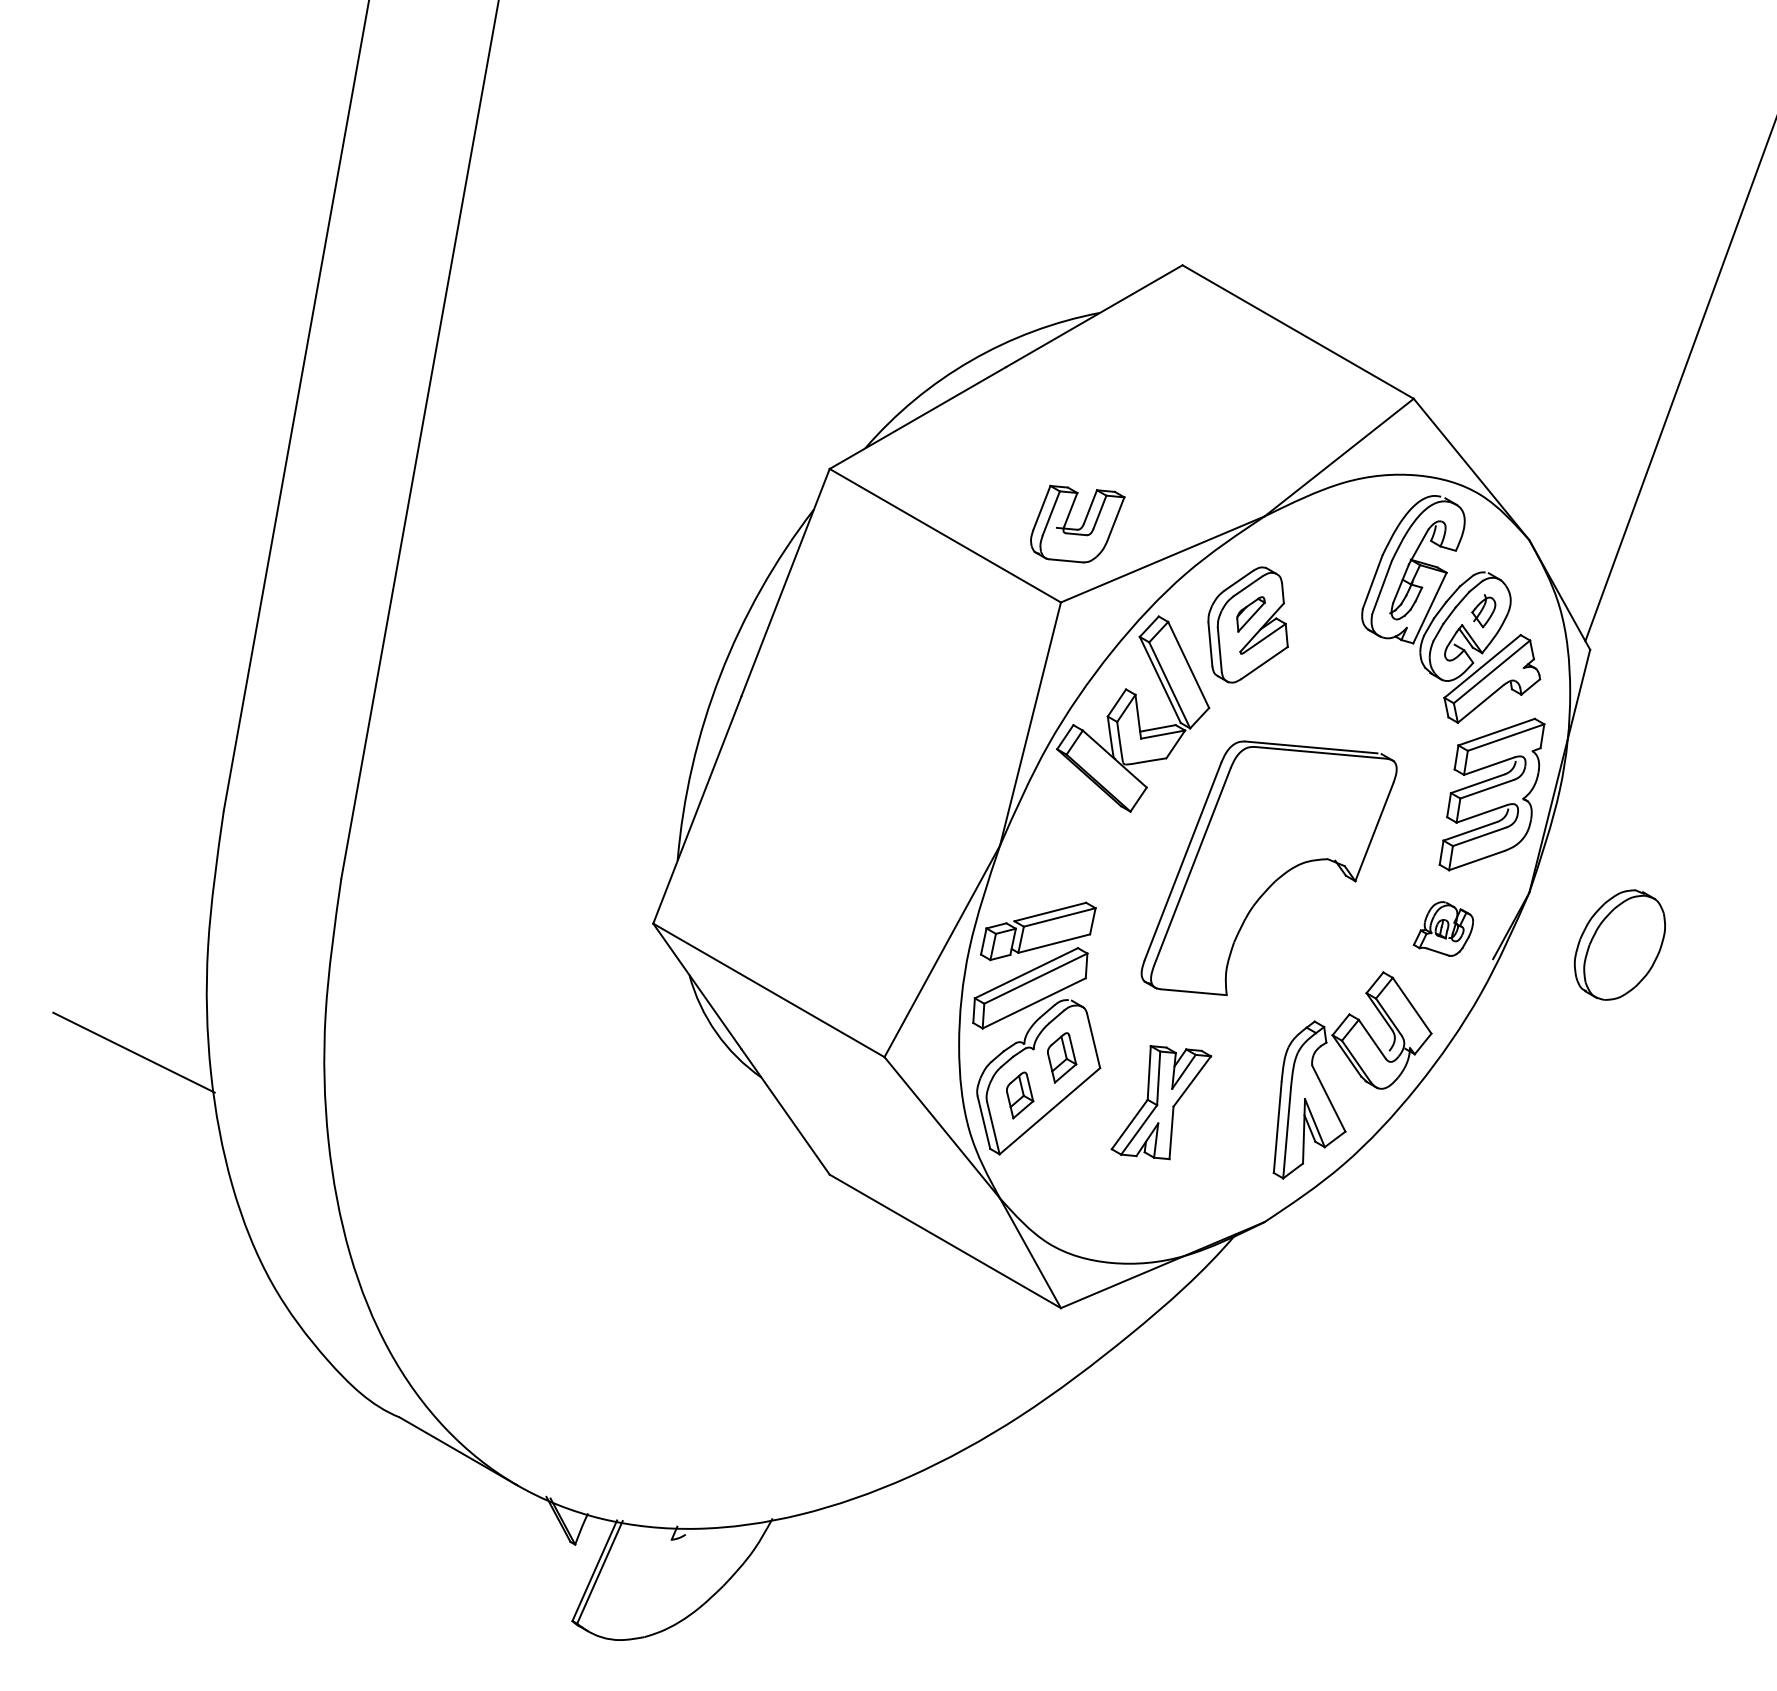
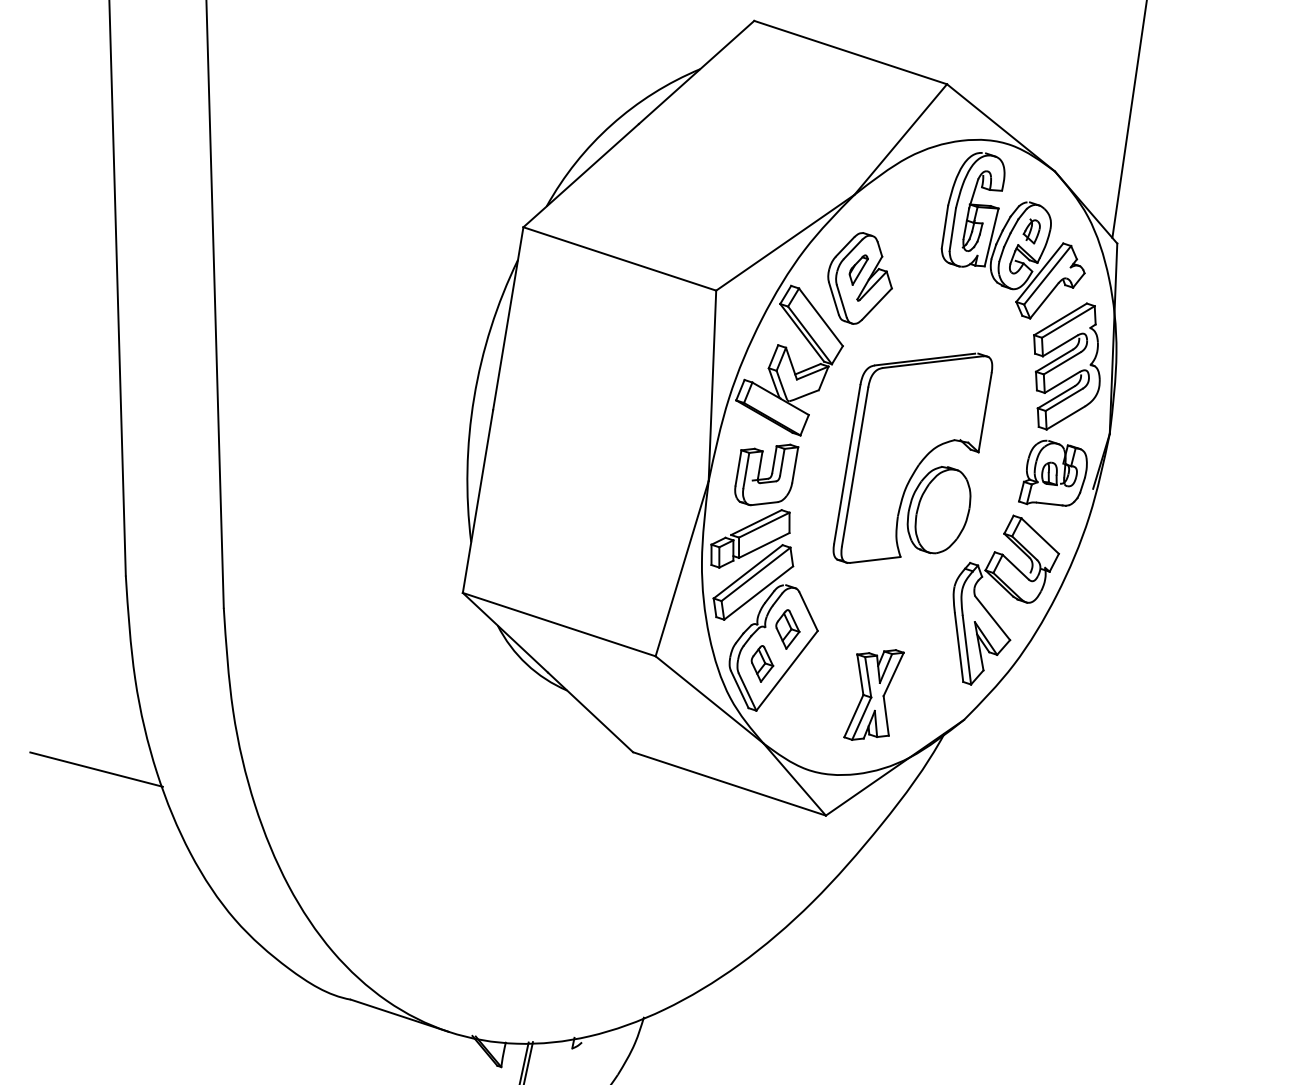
part: (1077, 523) -> (767, 474), moved
part: (1443, 928) -> (1051, 473), size x1.67
part: (1619, 944) -> (938, 509), moved
part: (1161, 1102) -> (874, 694), moved

